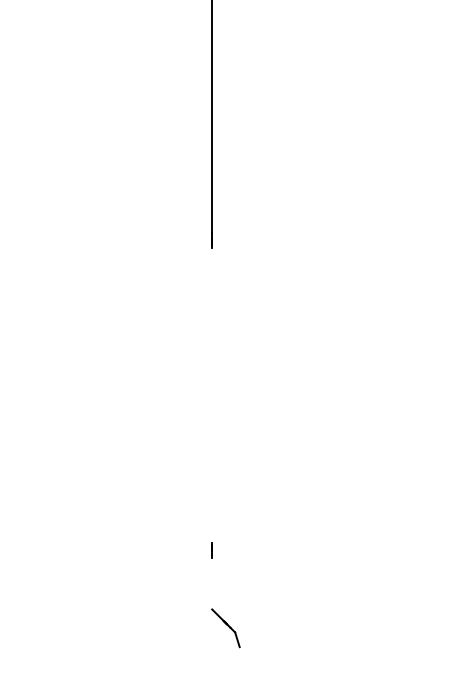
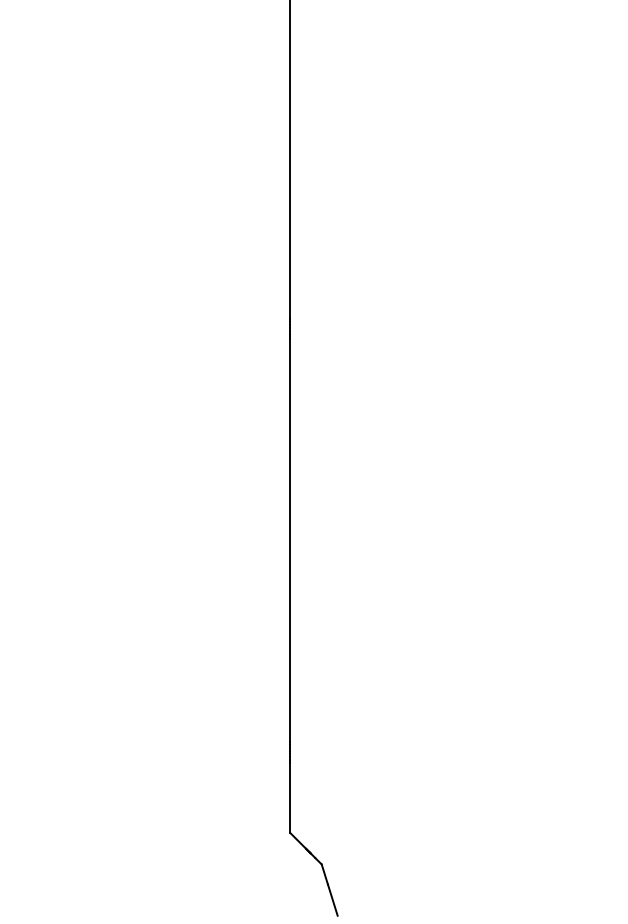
line: (212, 395) -> (290, 540), added
line: (212, 583) -> (290, 797), added
line: (243, 658) -> (332, 899), added

